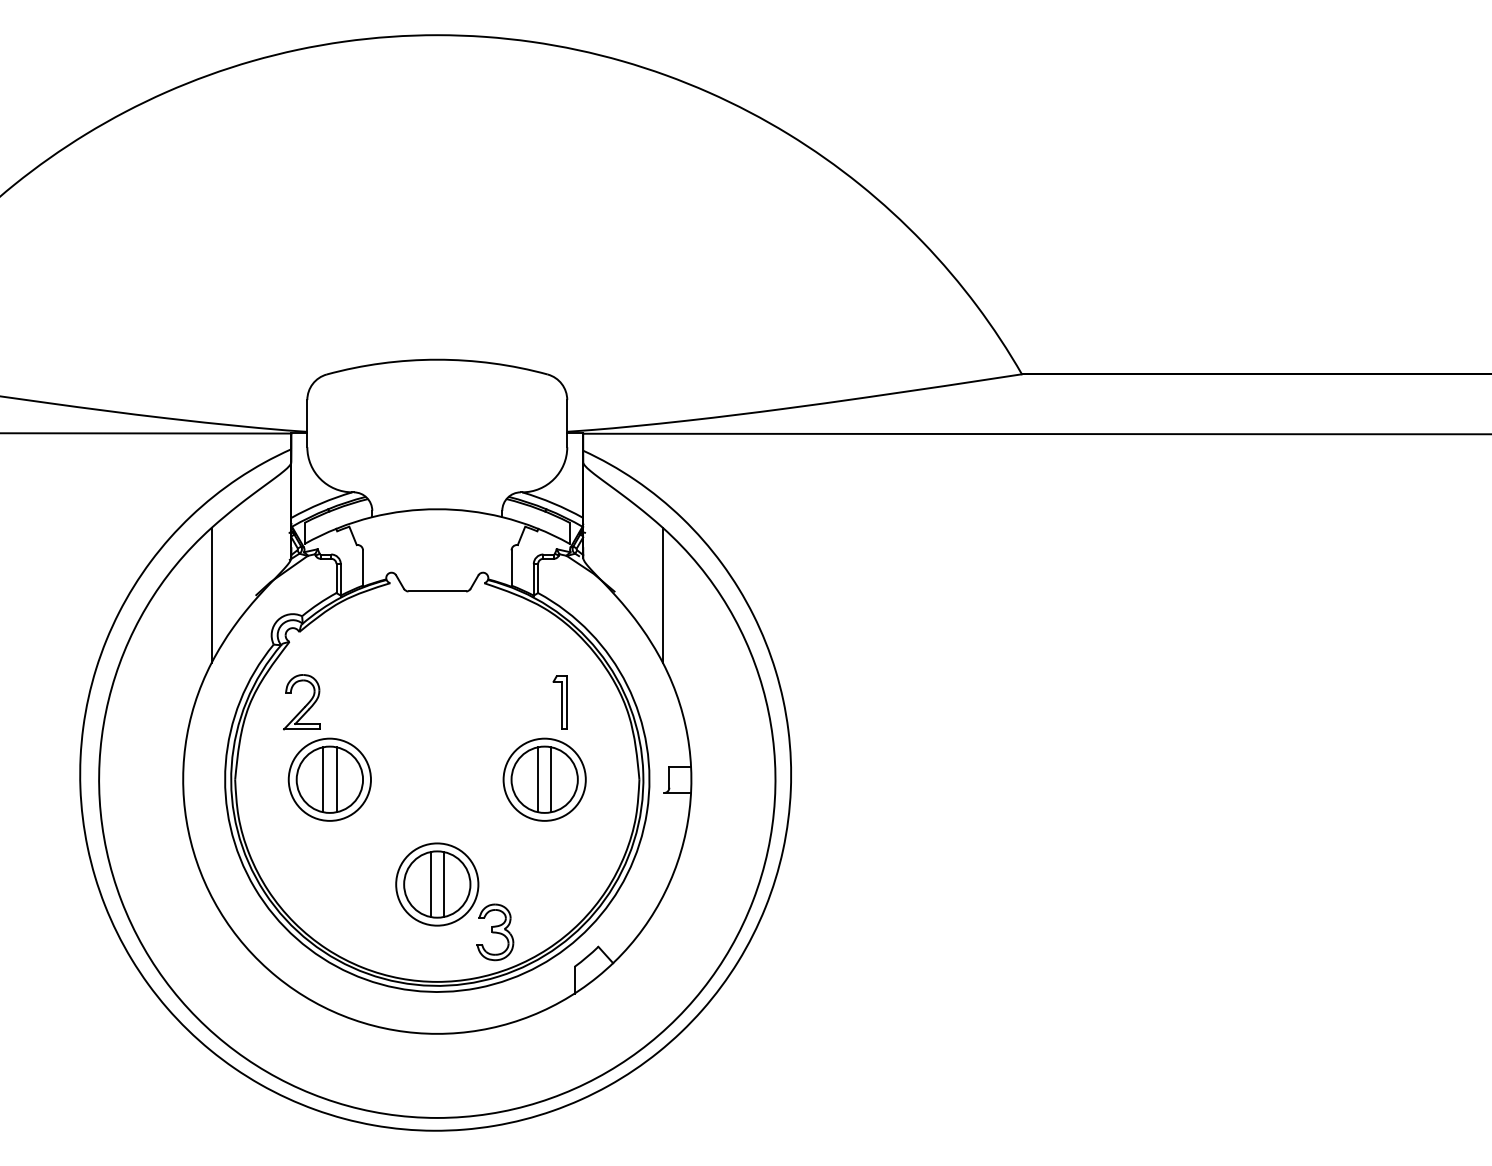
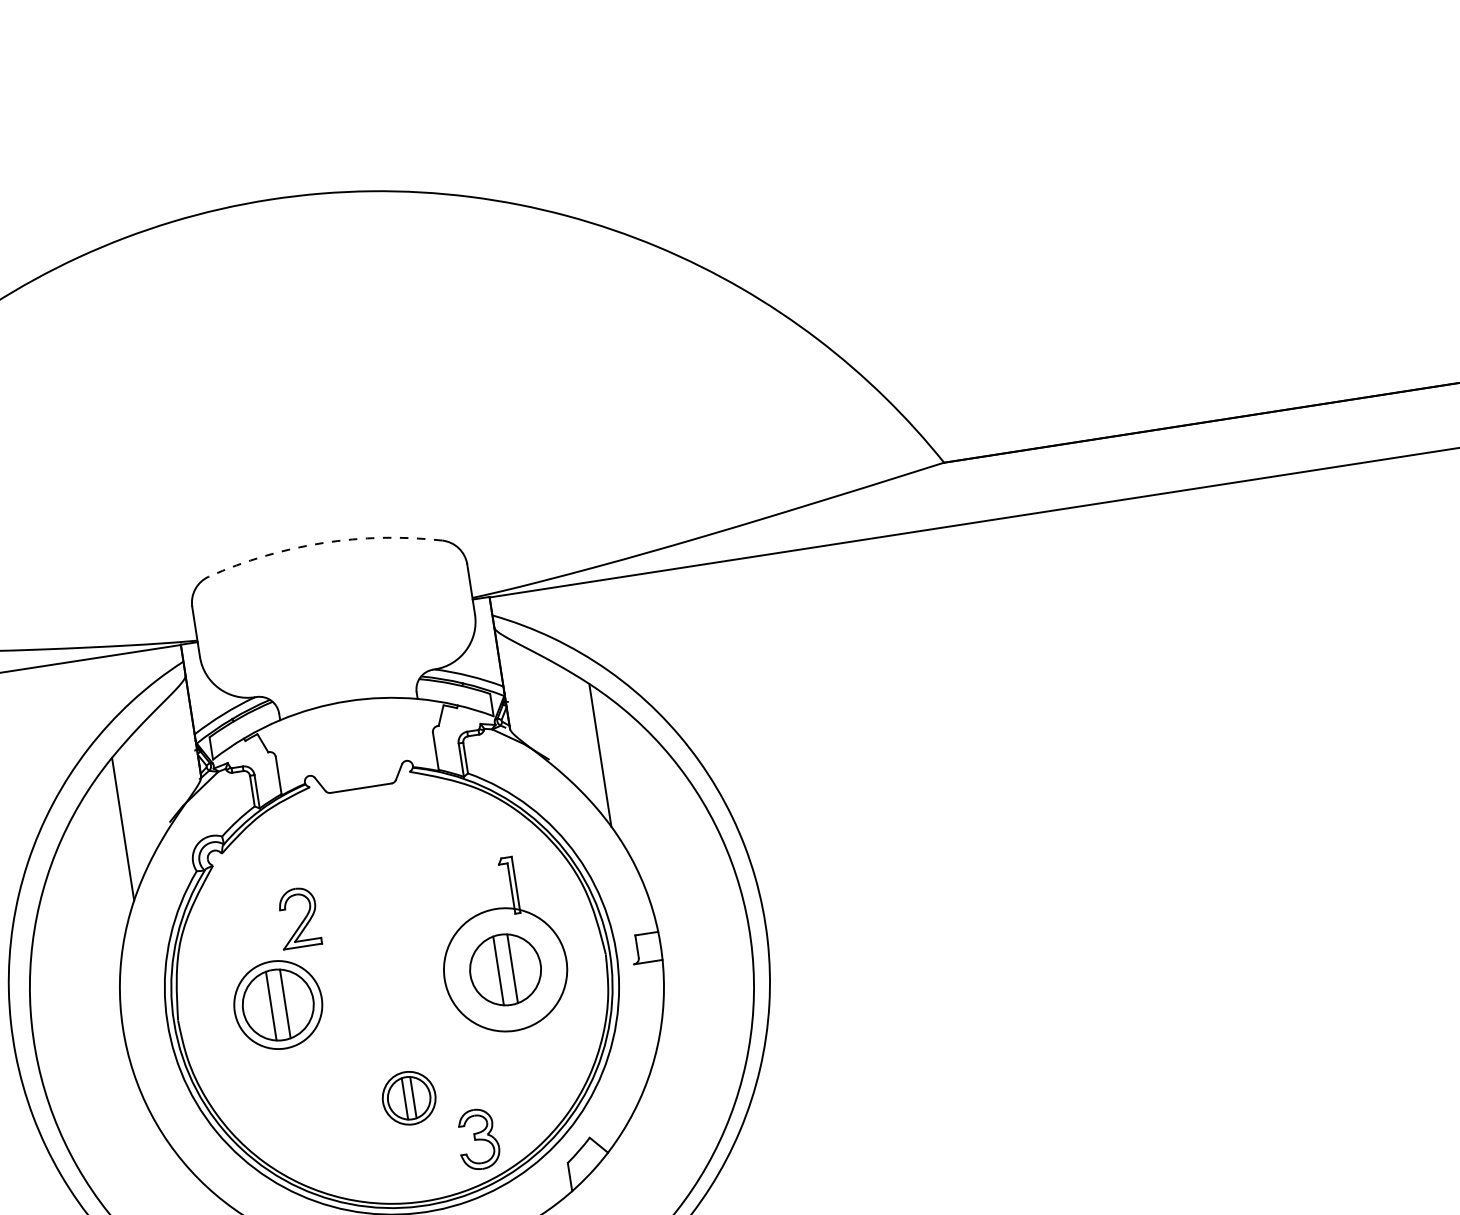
arc: (437, 359) -> (323, 542), solid -> dashed
part: (301, 702) -> (298, 918), moved
circle: (544, 779) -> (505, 969), size x1.4
part: (437, 884) -> (409, 1098), size x0.6

